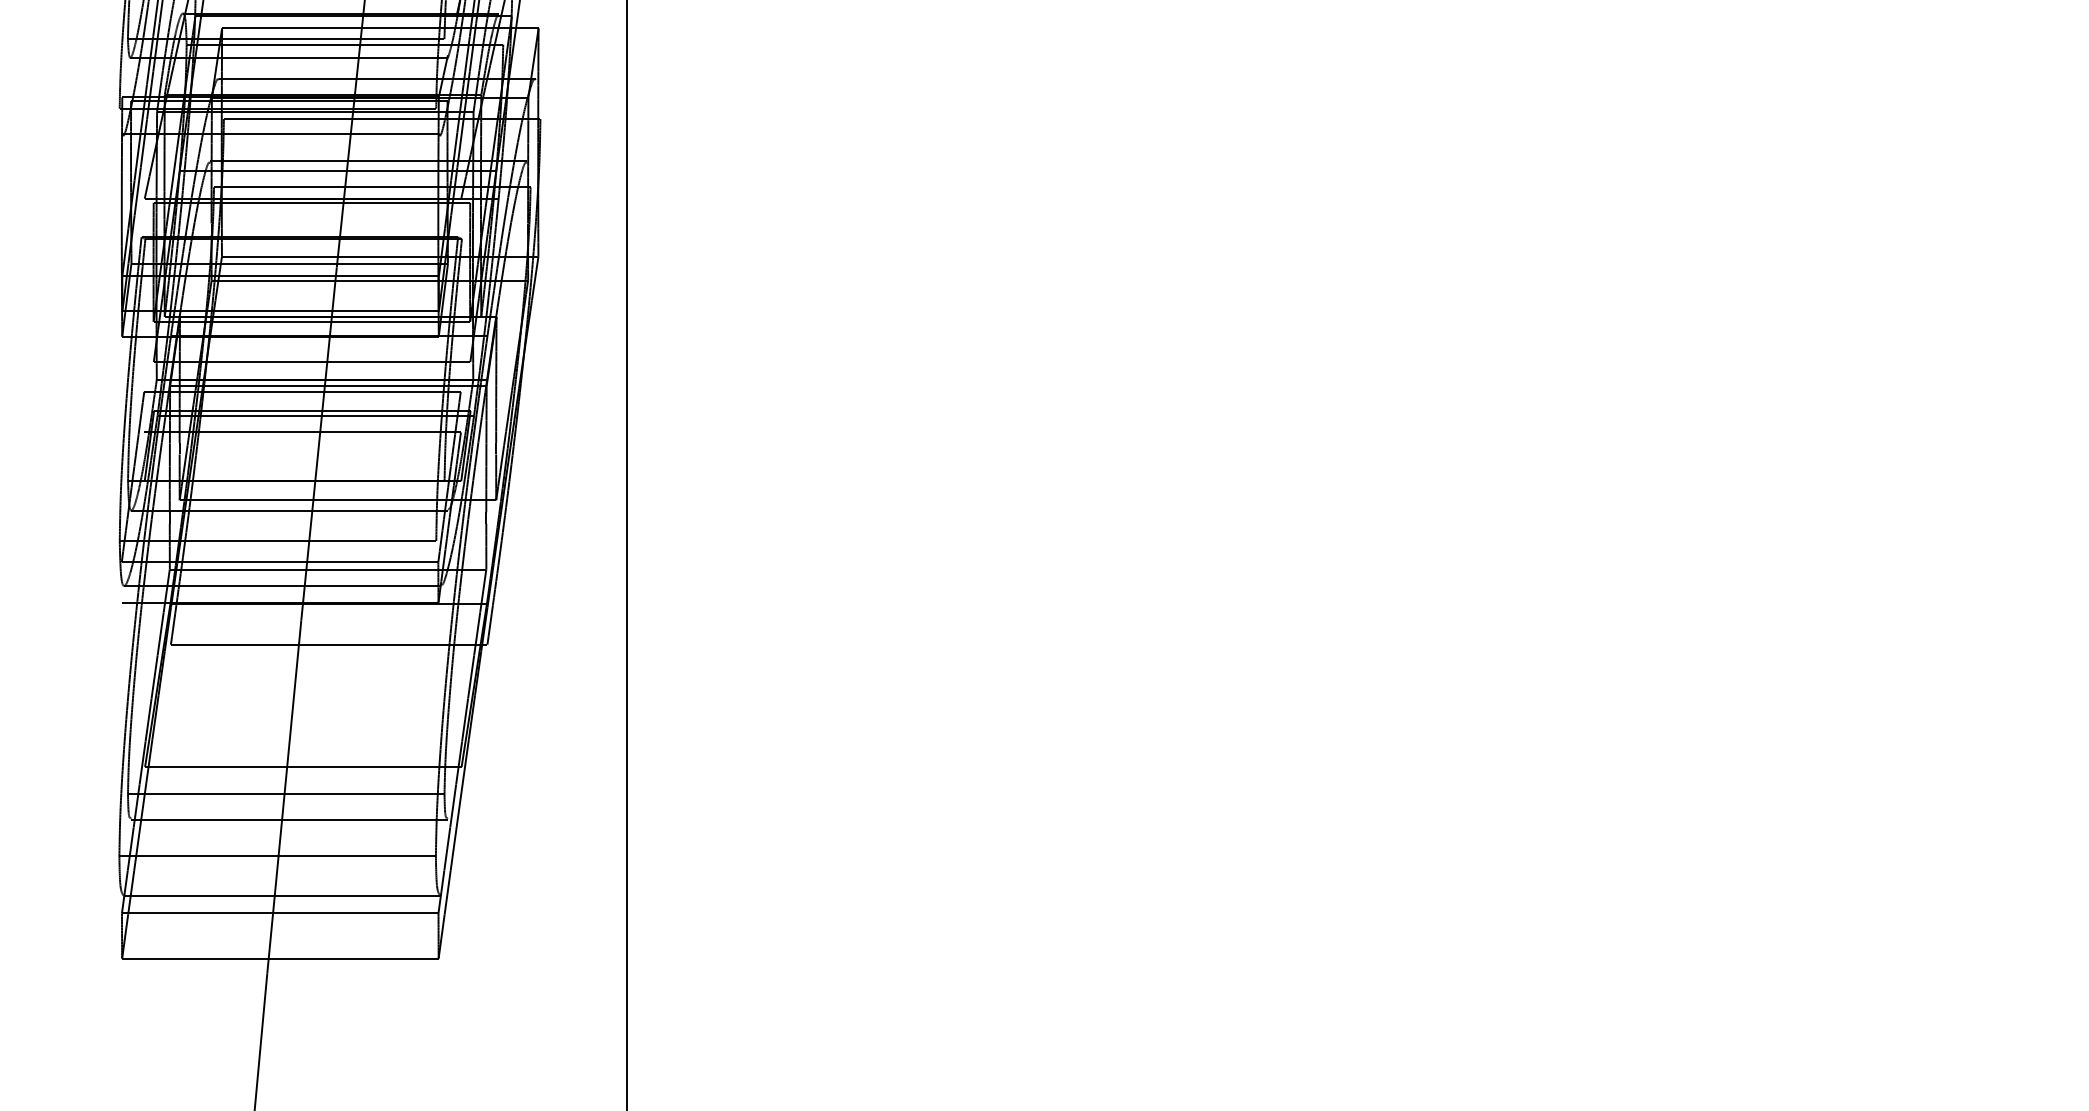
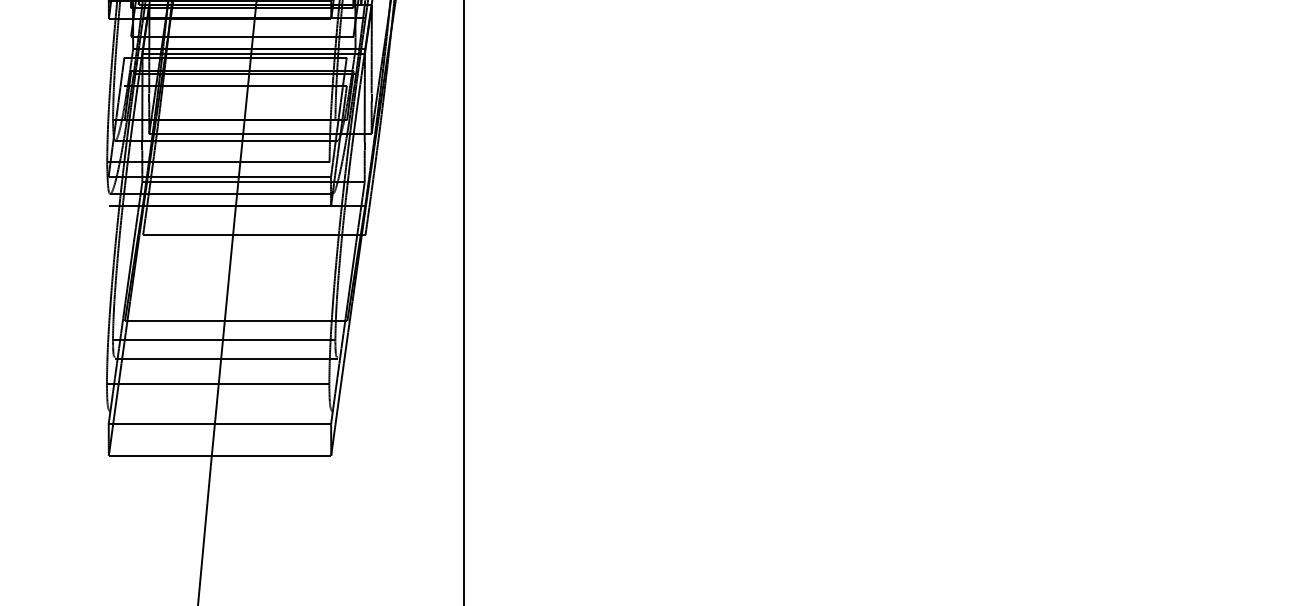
line: (282, 896) -> (221, 412), removed

